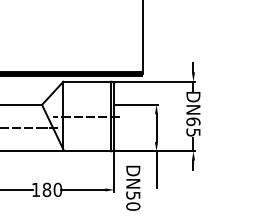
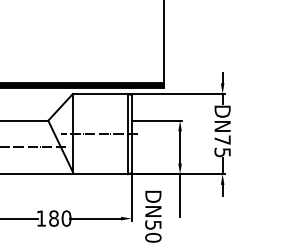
text: (193, 122) -> (222, 140), DN65 -> DN75

